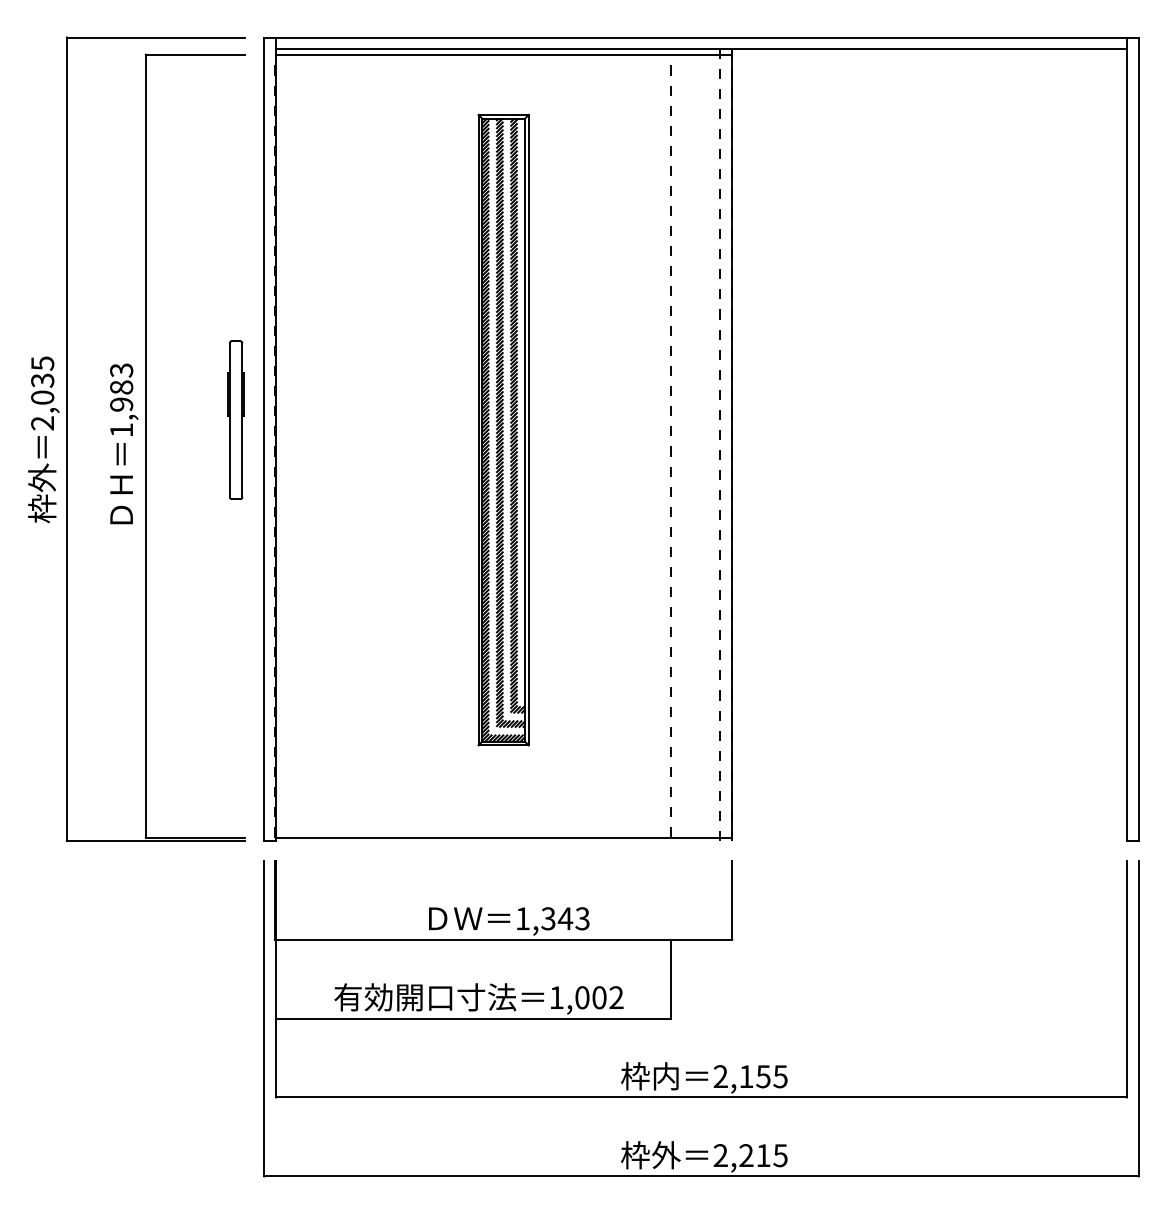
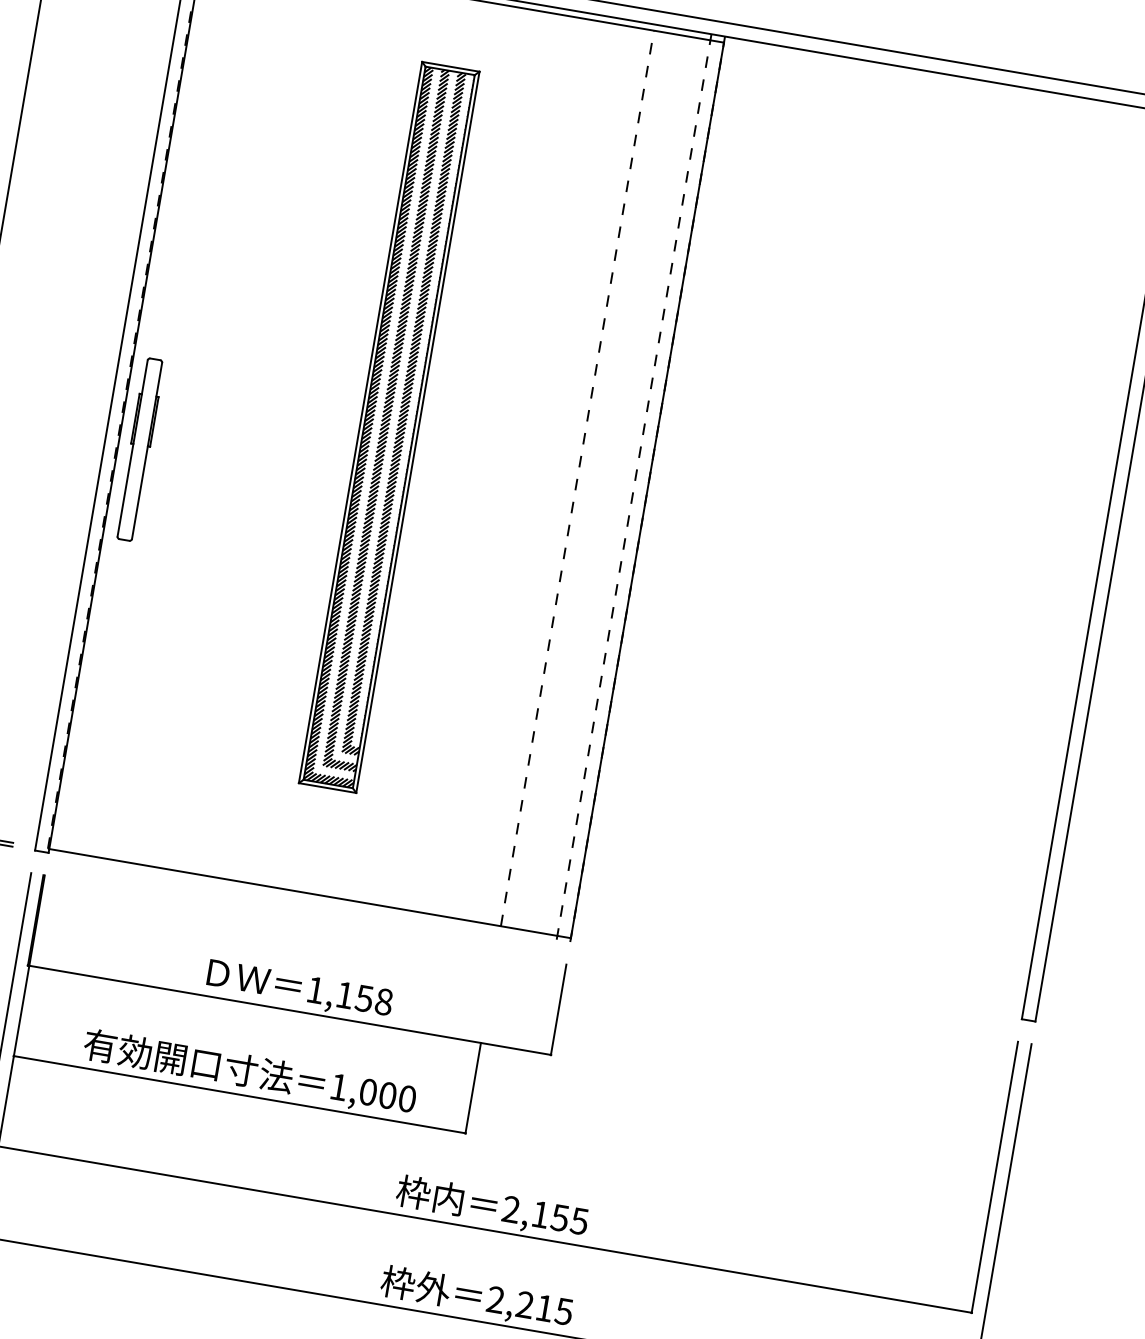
part: (235, 419) -> (139, 448), moved
text: (565, 918) -> (364, 998), 1,343 -> 1,158
text: (616, 997) -> (407, 1098), 1,002 -> 1,000

